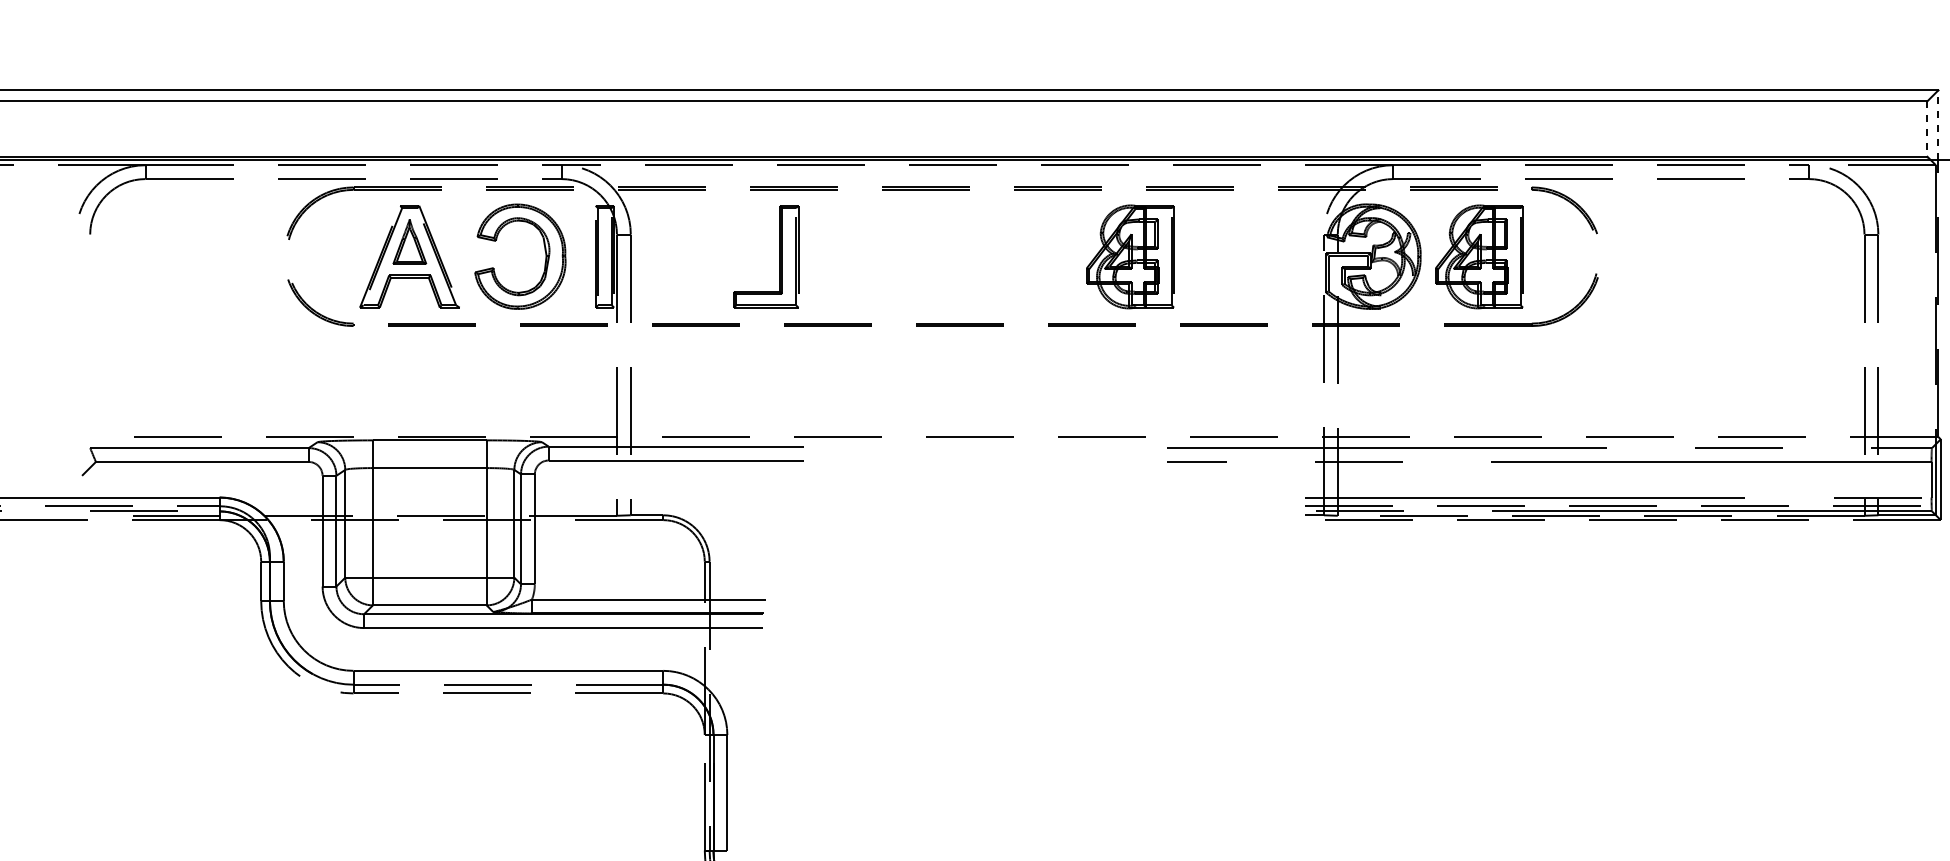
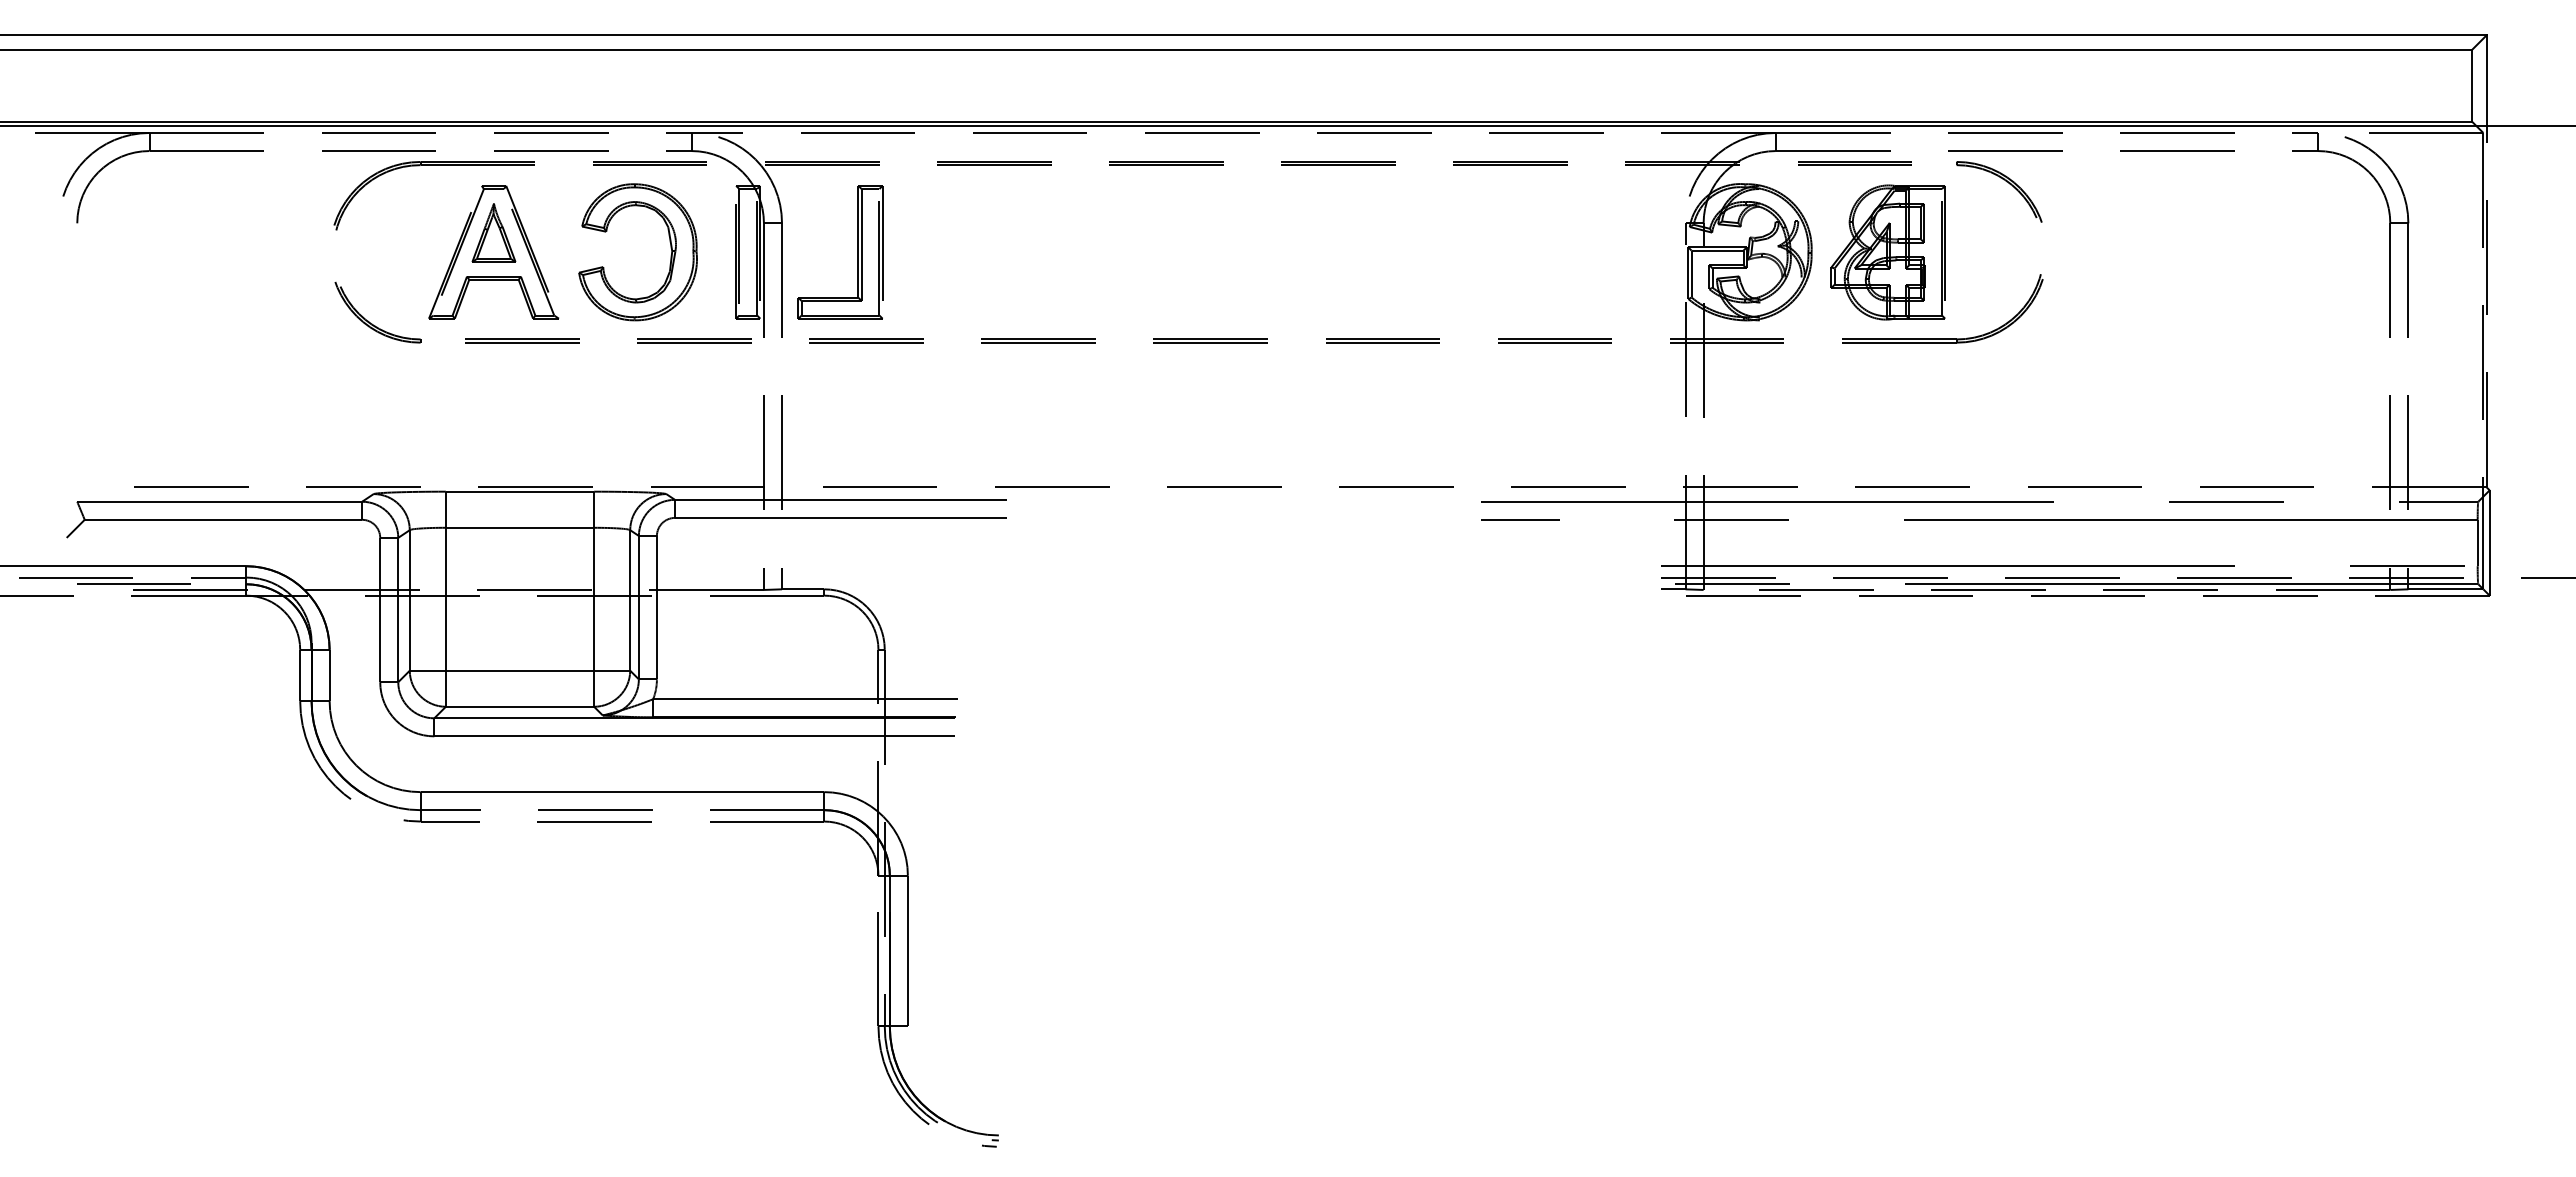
line: (1938, 124) -> (2486, 80), dashed -> solid
line: (1927, 129) -> (2472, 86), dashed -> solid
part: (779, 256) -> (857, 252), moved
part: (1129, 256) -> (1432, 252), removed

